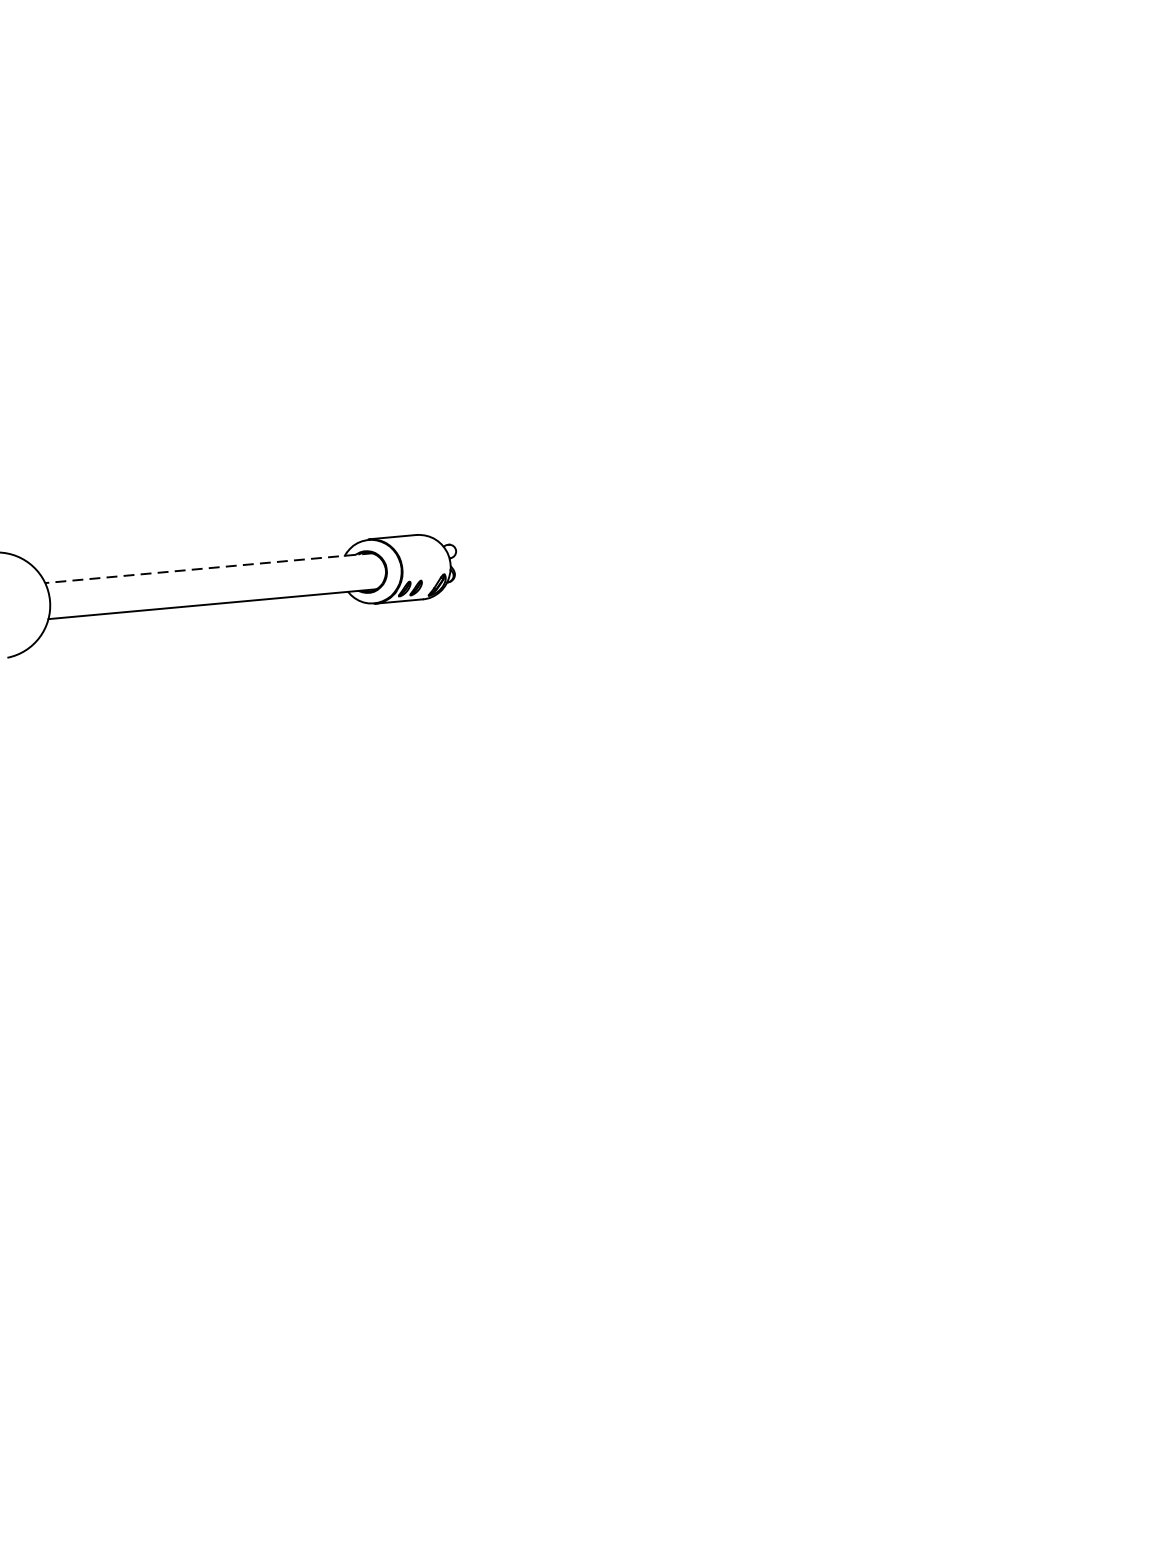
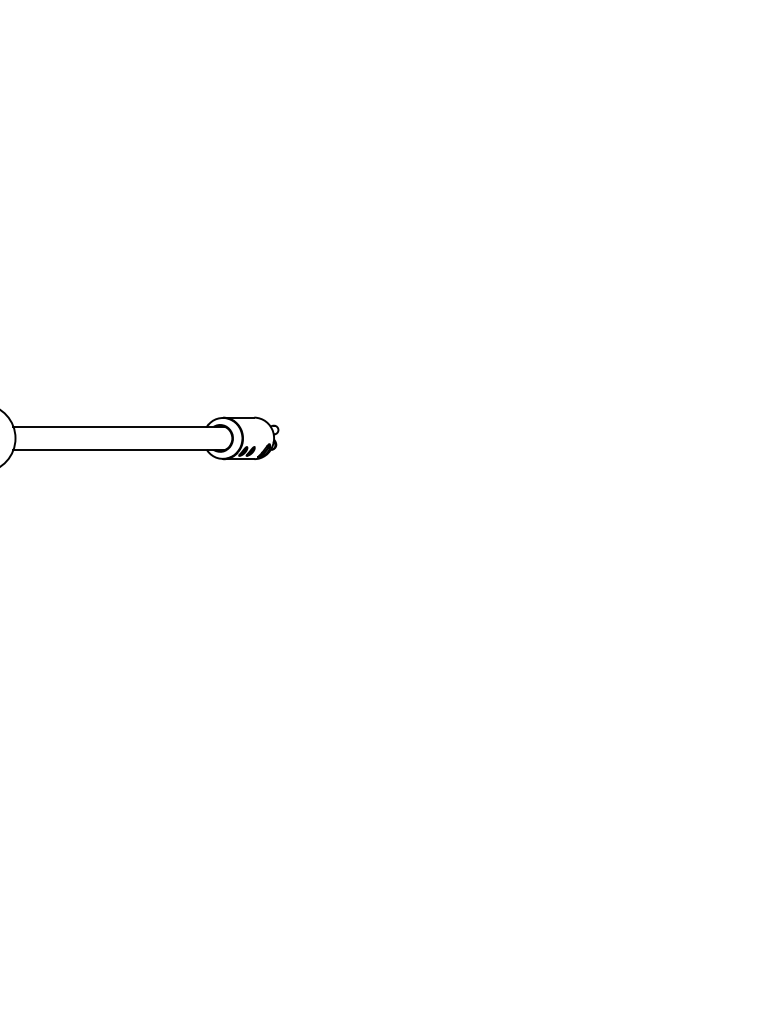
line: (209, 567) -> (119, 426), dashed -> solid

